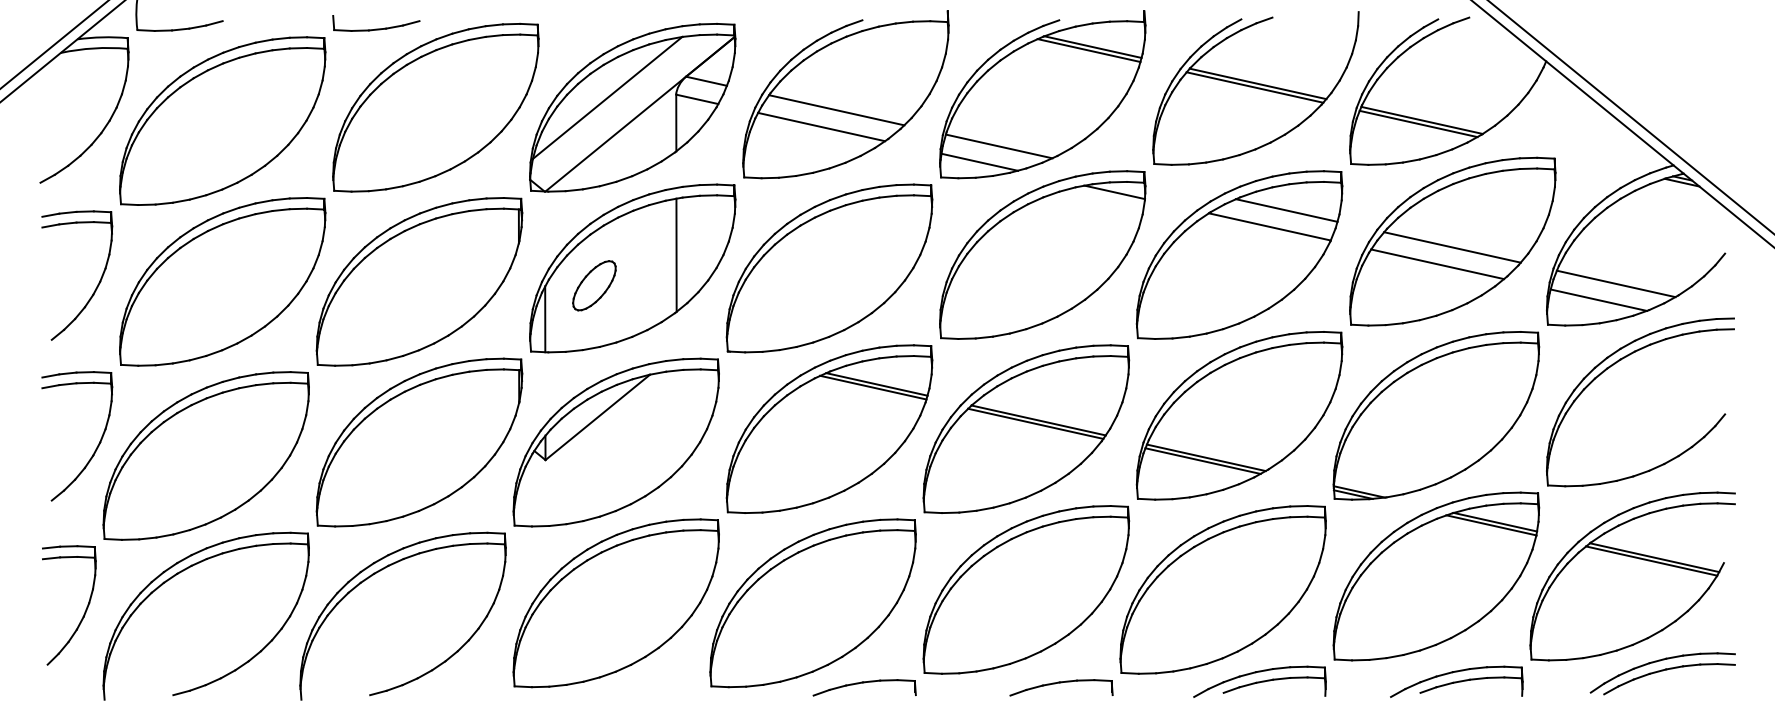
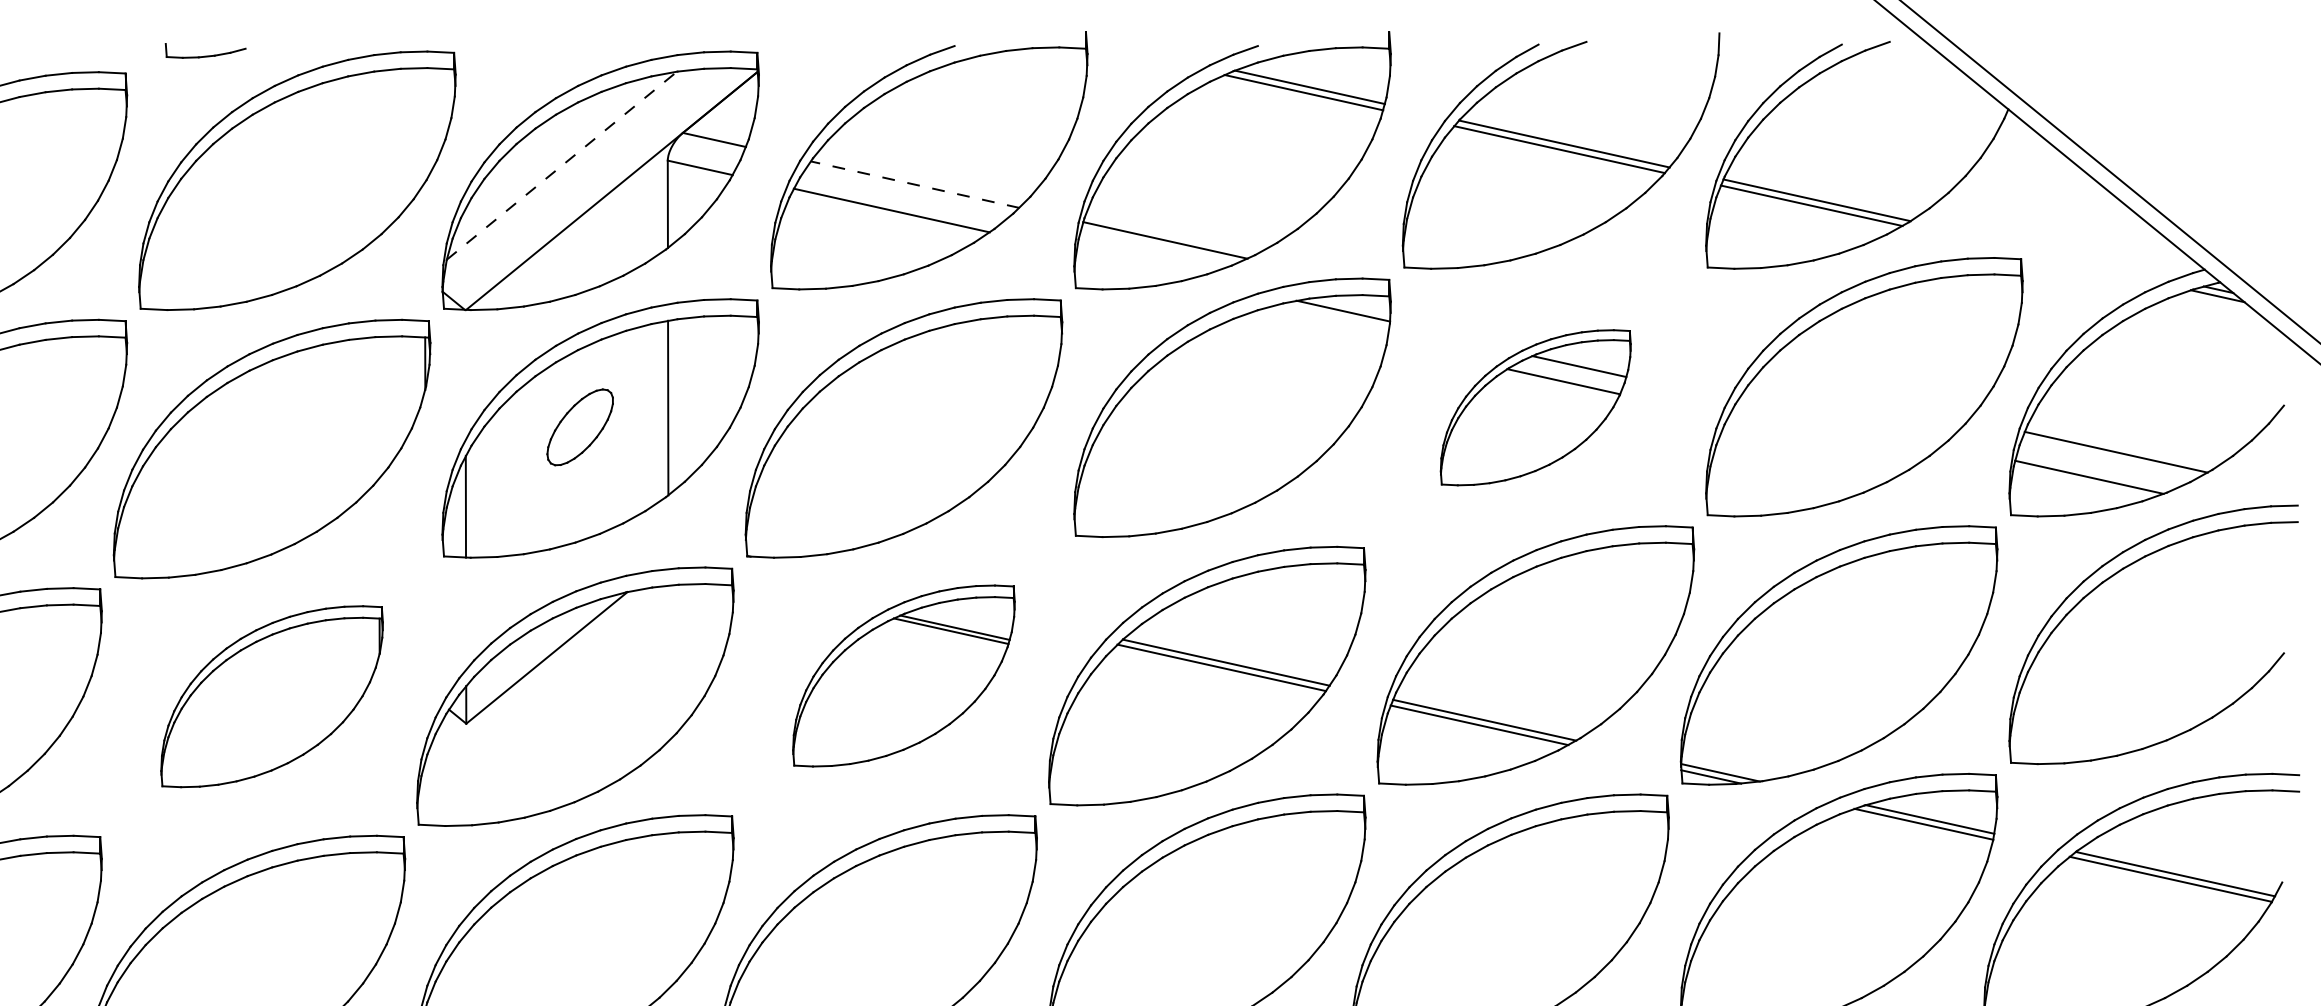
part: (376, 23) -> (205, 50), size x0.6
line: (607, 97) -> (561, 164), solid -> dashed
line: (836, 110) -> (914, 185), solid -> dashed
line: (979, 161) -> (1135, 263), removed
line: (1452, 247) -> (1863, 396), removed
part: (1239, 254) -> (1535, 406), size x0.6
line: (1437, 264) -> (1840, 422), removed
part: (594, 285) -> (580, 426), moved
part: (829, 428) -> (903, 675), size x0.7
part: (419, 442) -> (272, 696), size x0.7

